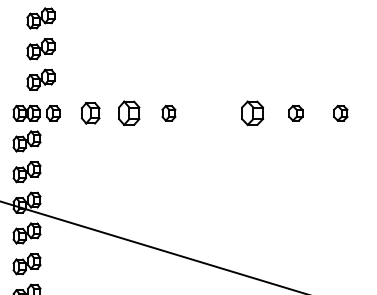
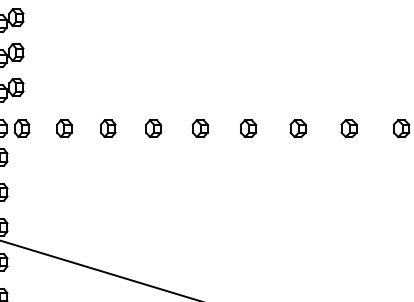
part: (90, 113) -> (64, 128), size x0.71
part: (128, 113) -> (107, 128), size x0.62
part: (209, 113) -> (199, 128), added
part: (251, 113) -> (247, 128), size x0.62

